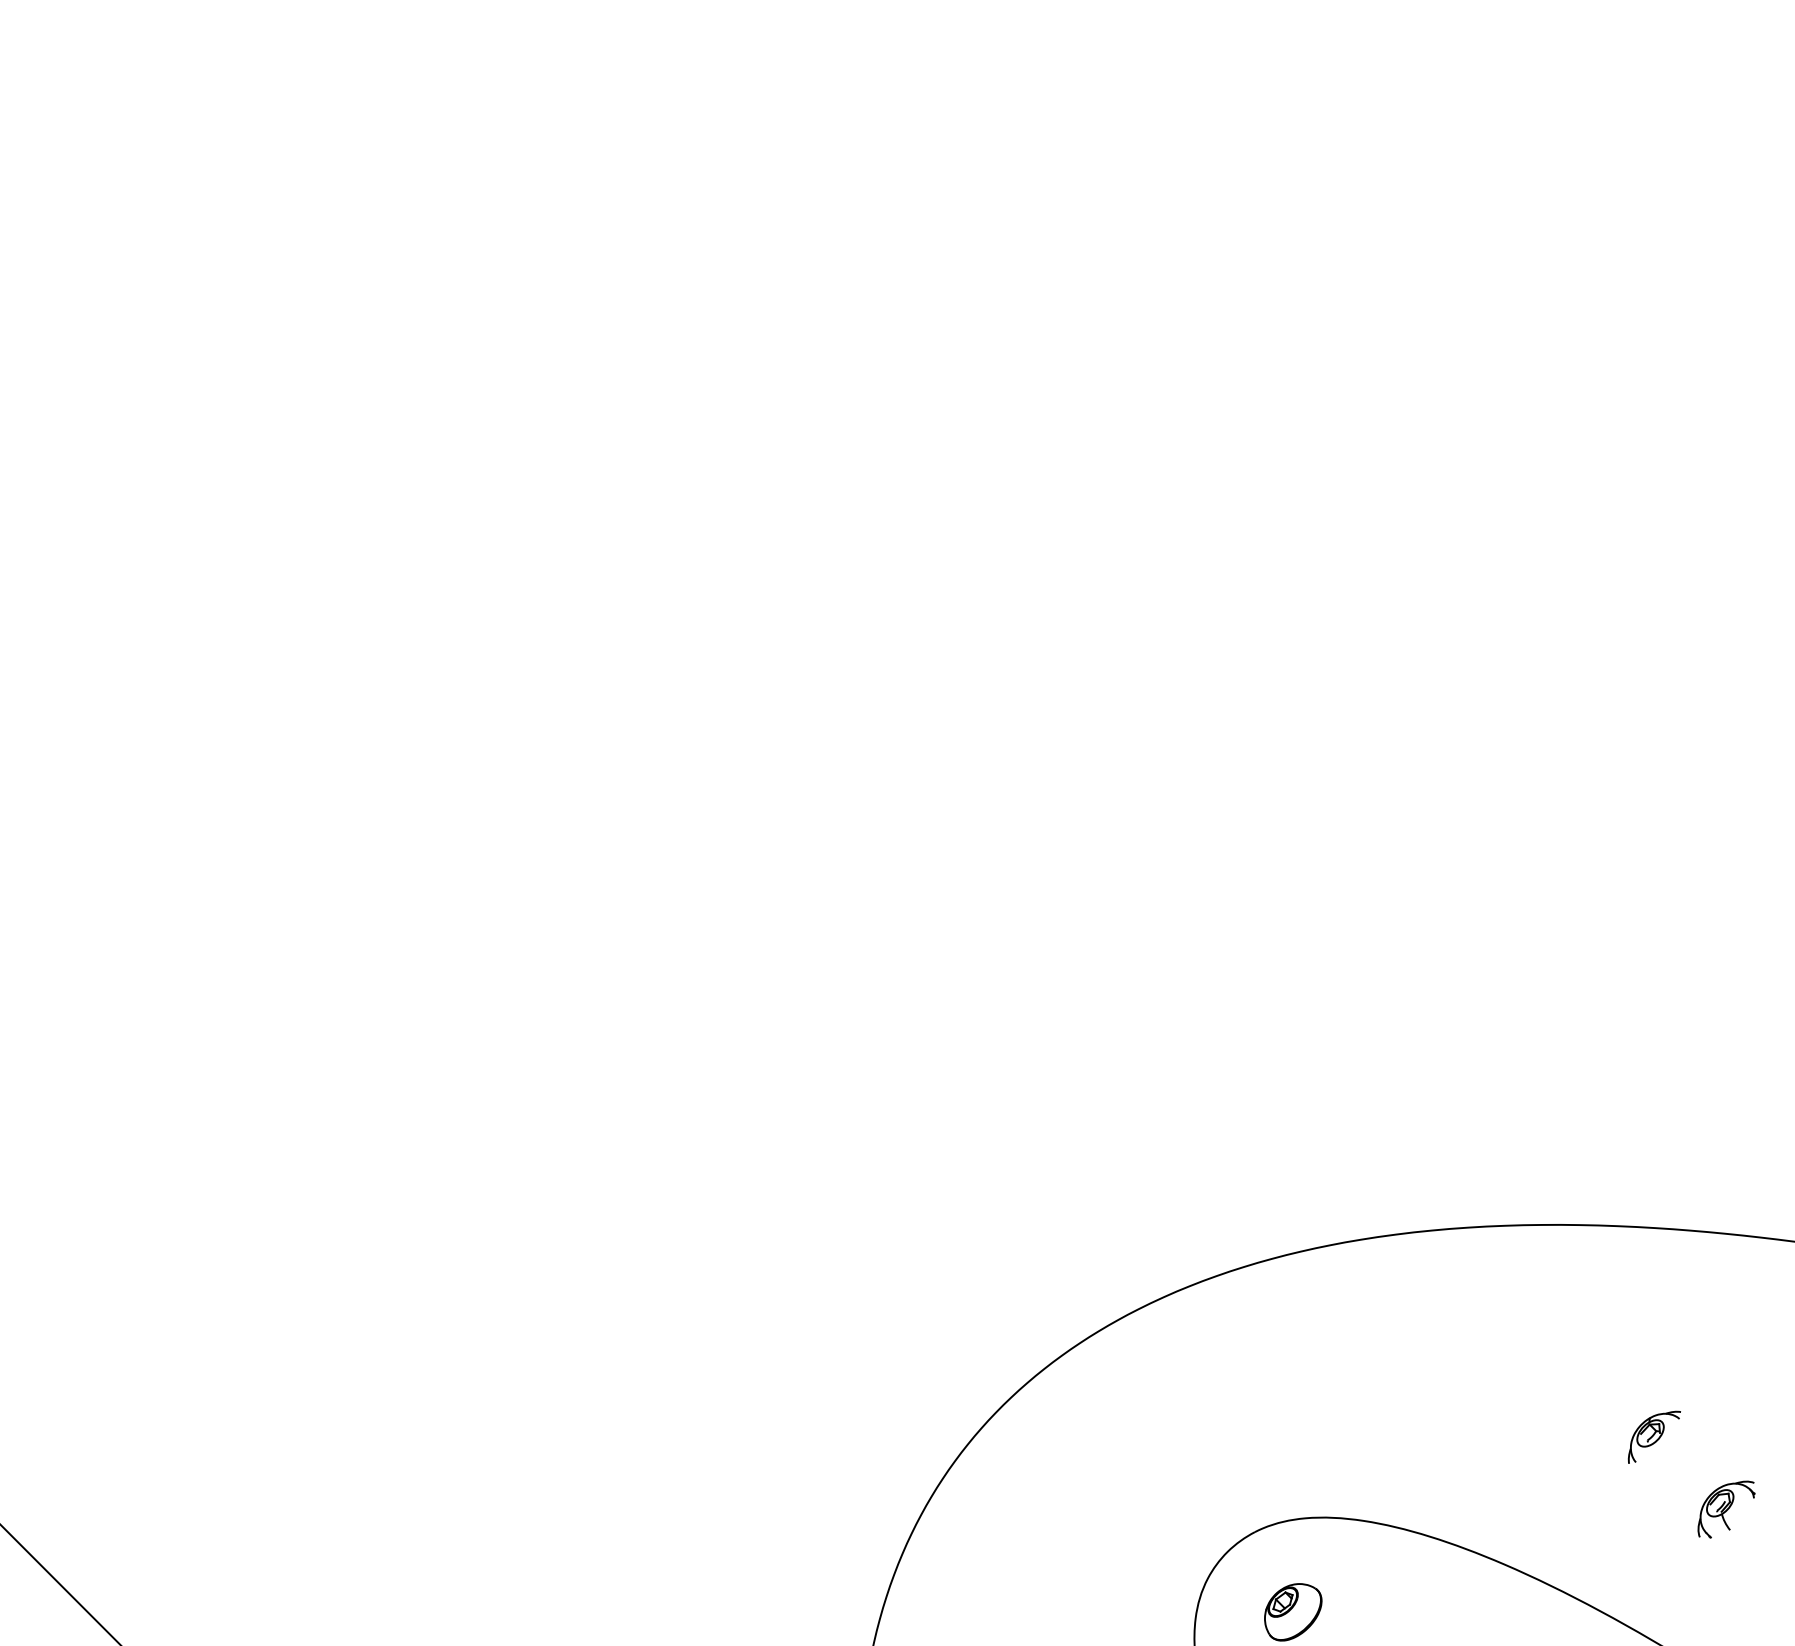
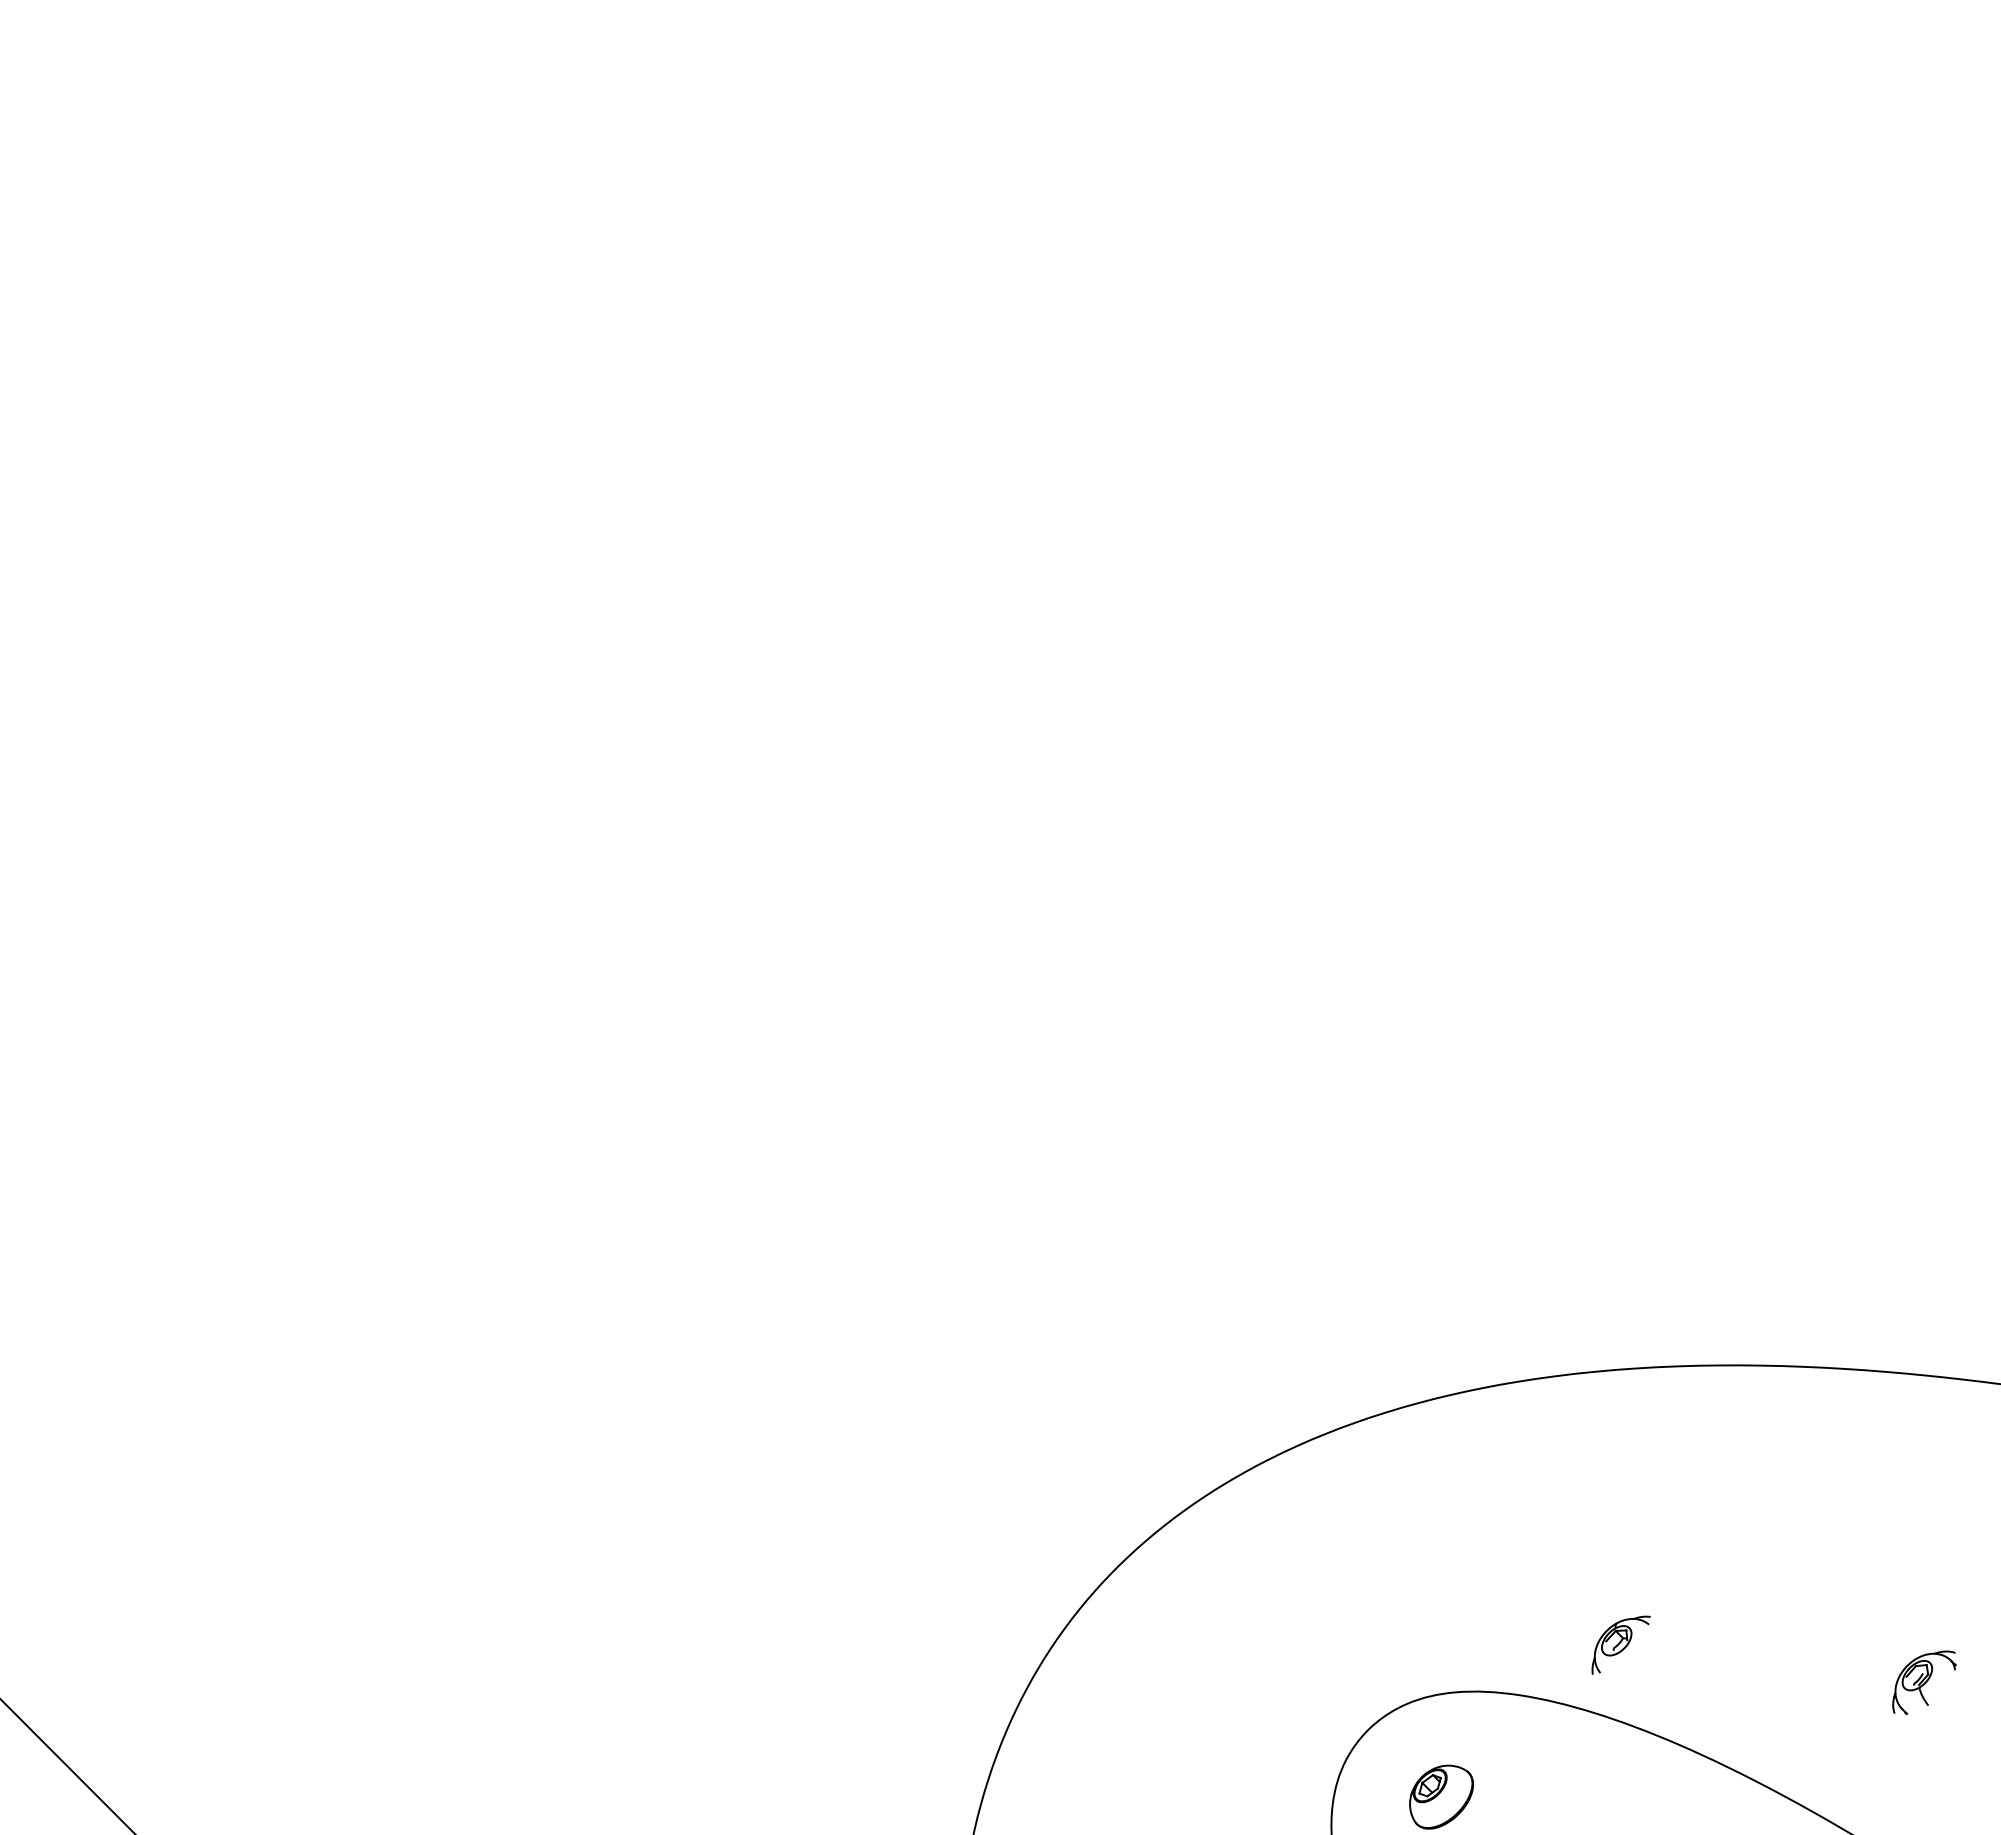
part: (1653, 1436) -> (1620, 1644), moved

